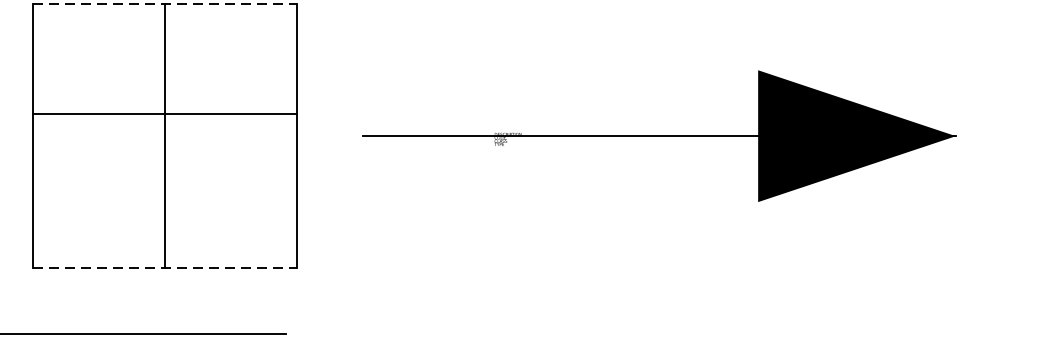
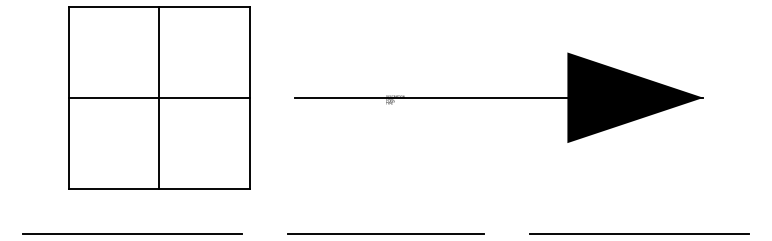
line: (165, 4) -> (159, 7), dashed -> solid
line: (163, 113) -> (158, 97), moved
line: (165, 268) -> (159, 188), dashed -> solid
line: (493, 333) -> (385, 233), added
line: (861, 333) -> (638, 233), added

